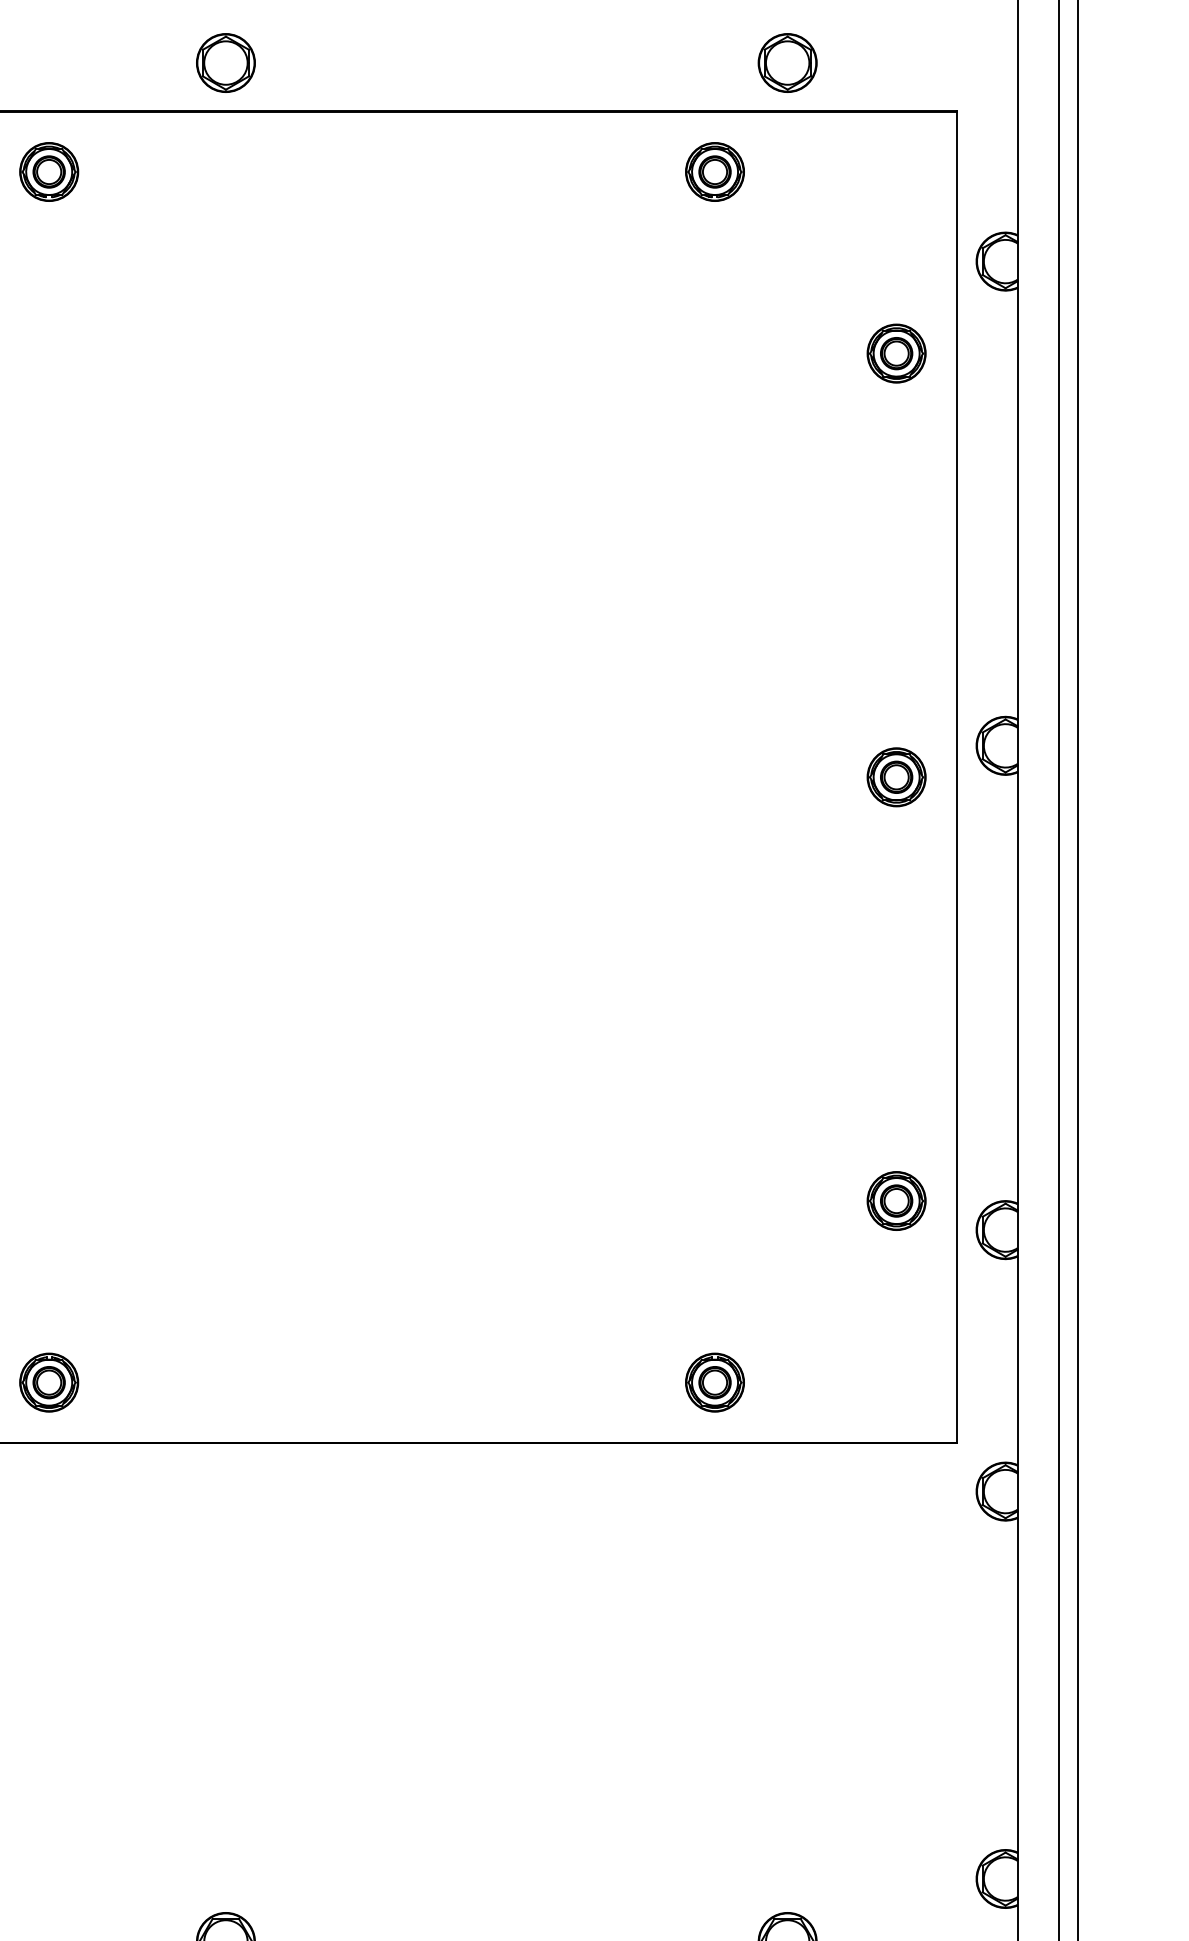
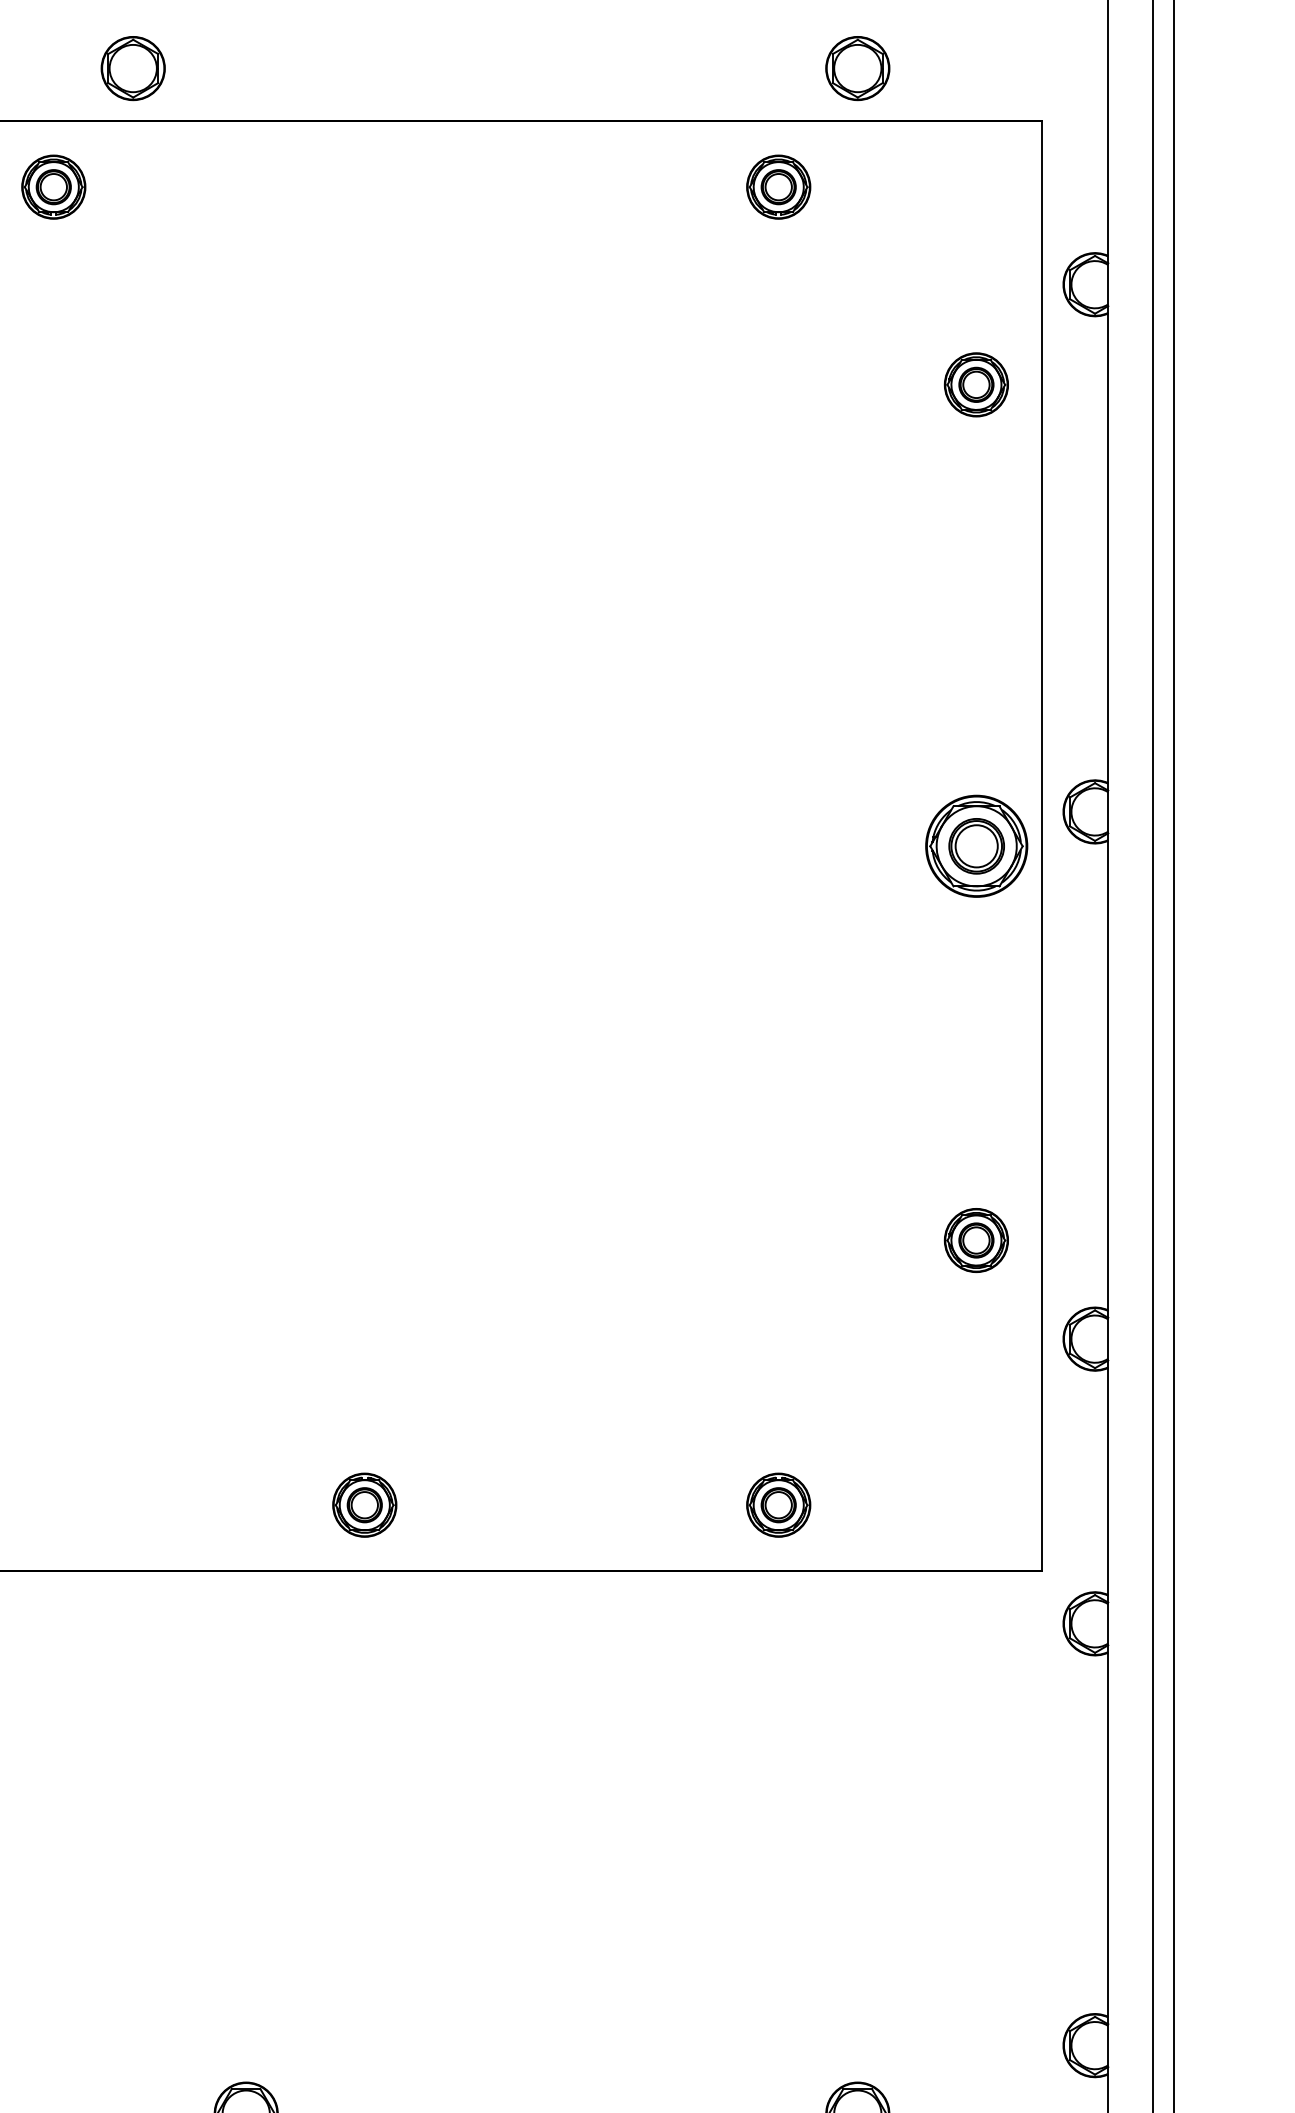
part: (225, 63) -> (132, 68), moved
part: (895, 776) -> (975, 845), size x1.6
part: (895, 1201) -> (975, 1240), moved
part: (48, 1381) -> (364, 1504), moved

